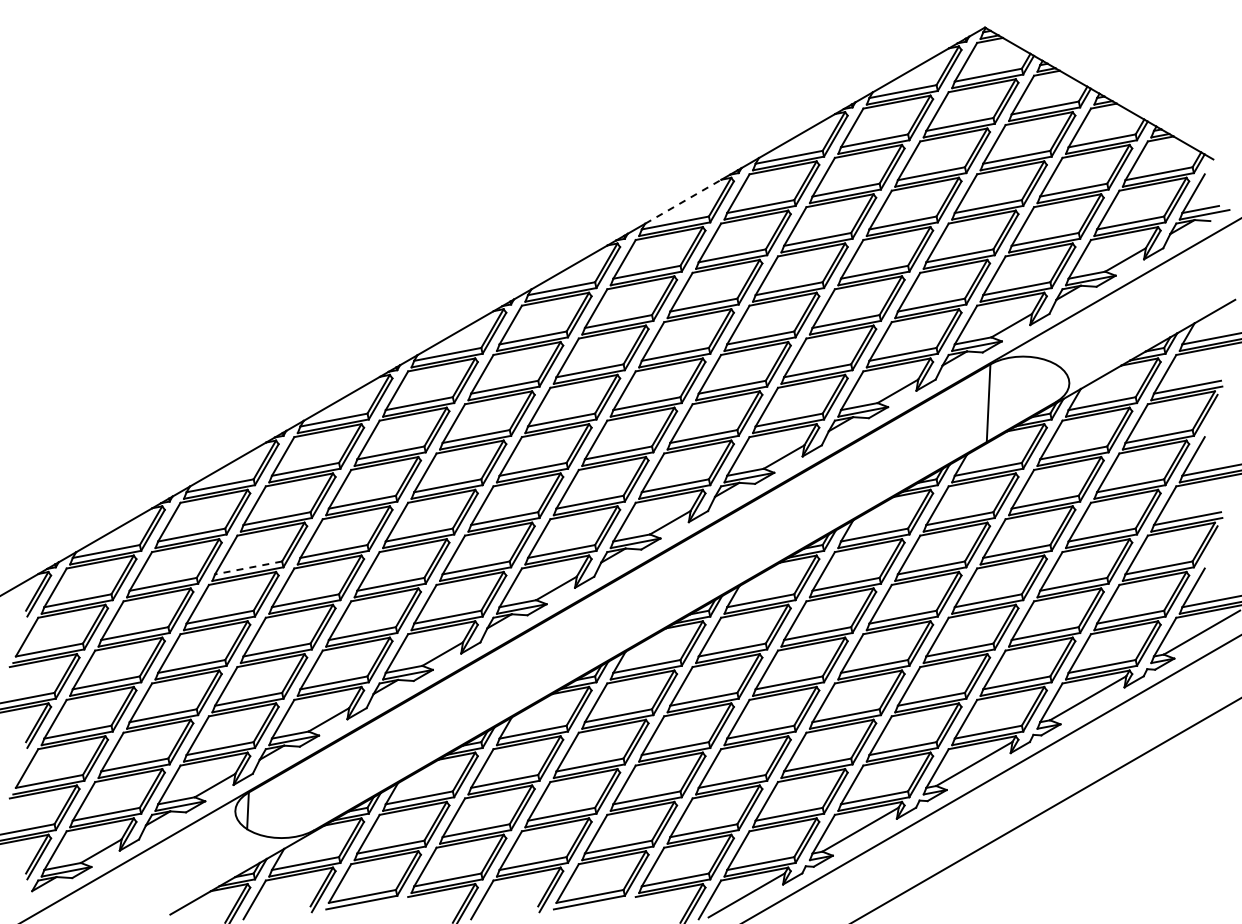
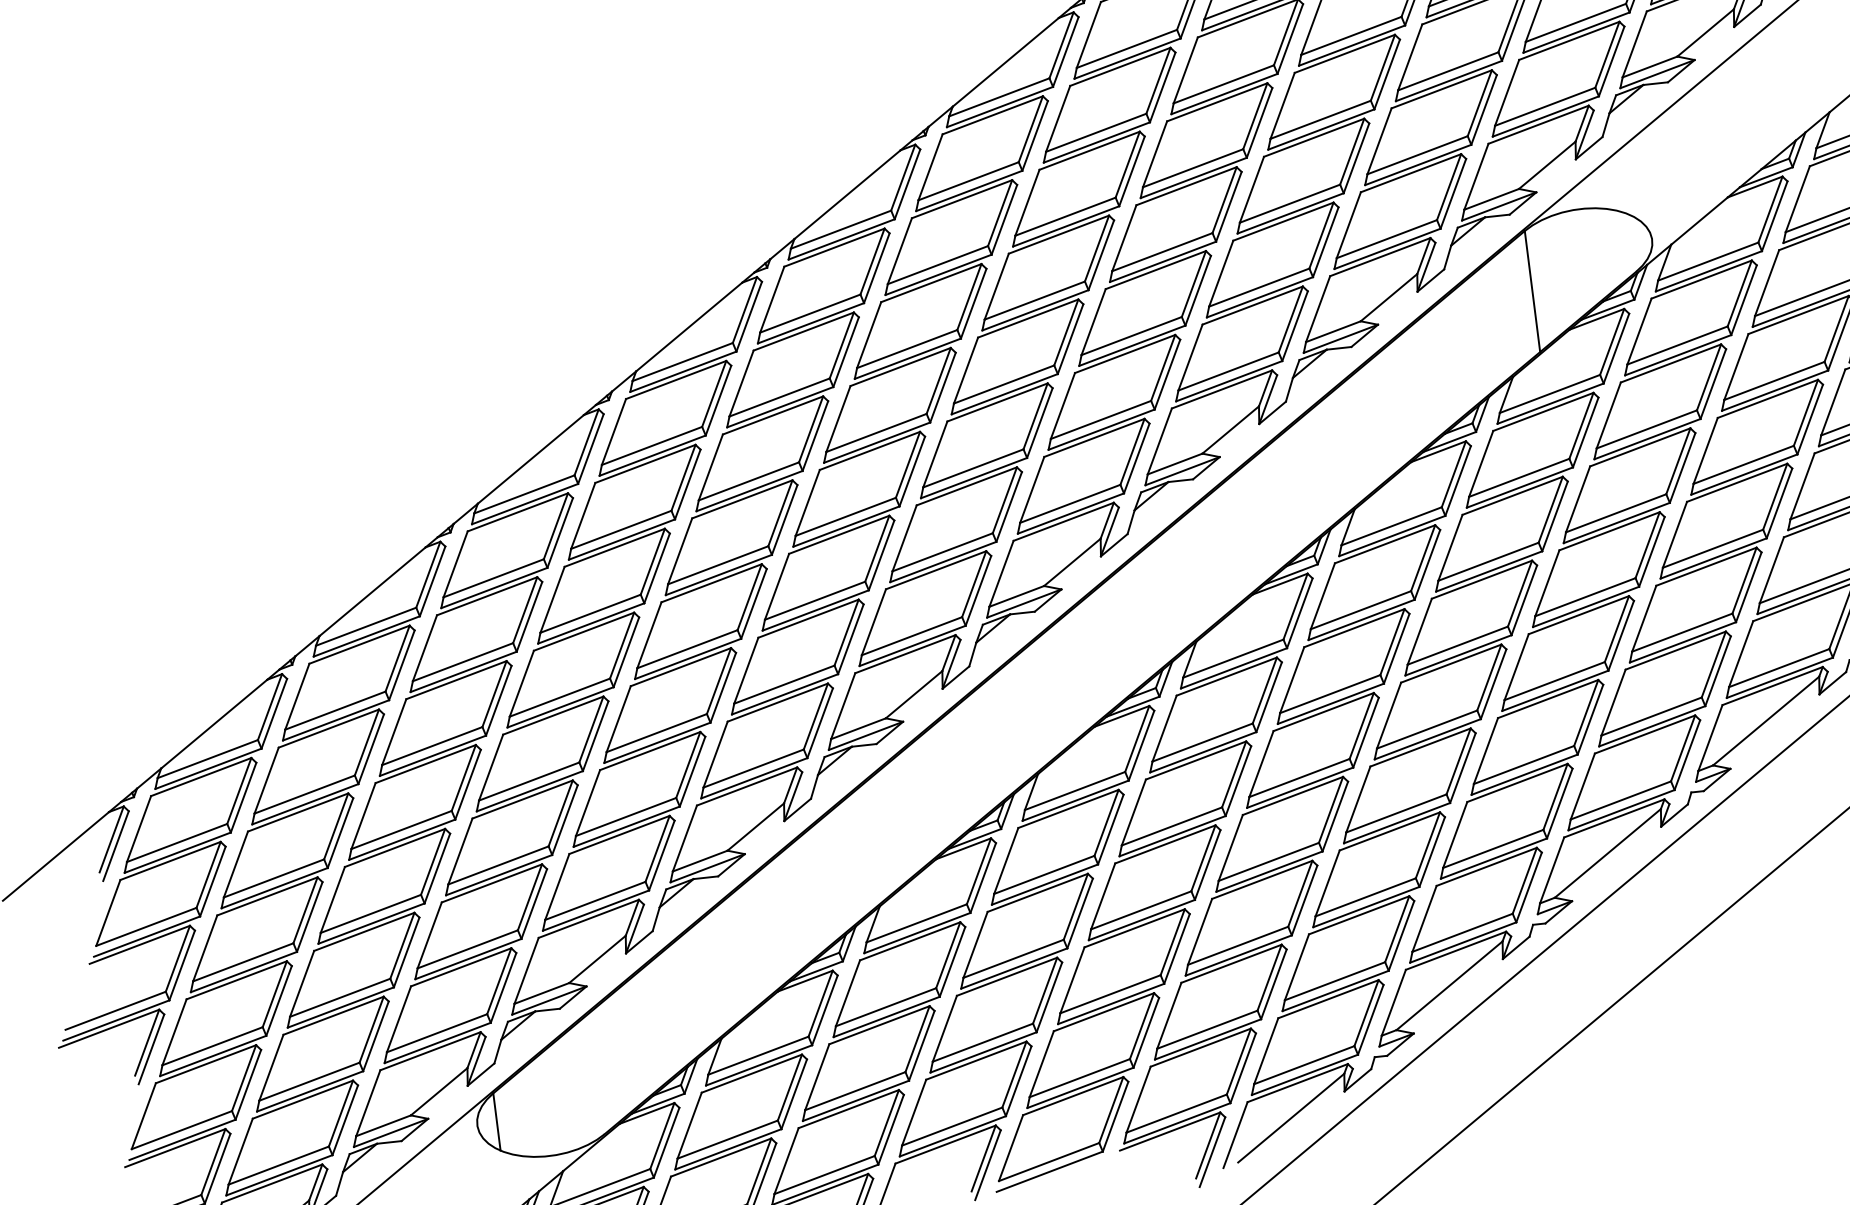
line: (683, 201) -> (1006, 61), dashed -> solid
line: (248, 568) -> (432, 747), dashed -> solid

